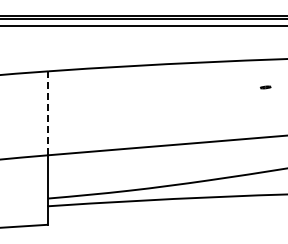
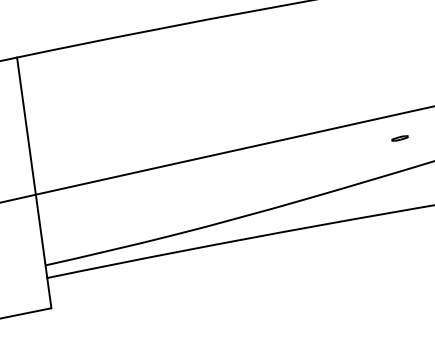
part: (265, 87) -> (399, 138), moved
line: (48, 113) -> (26, 126), dashed -> solid

